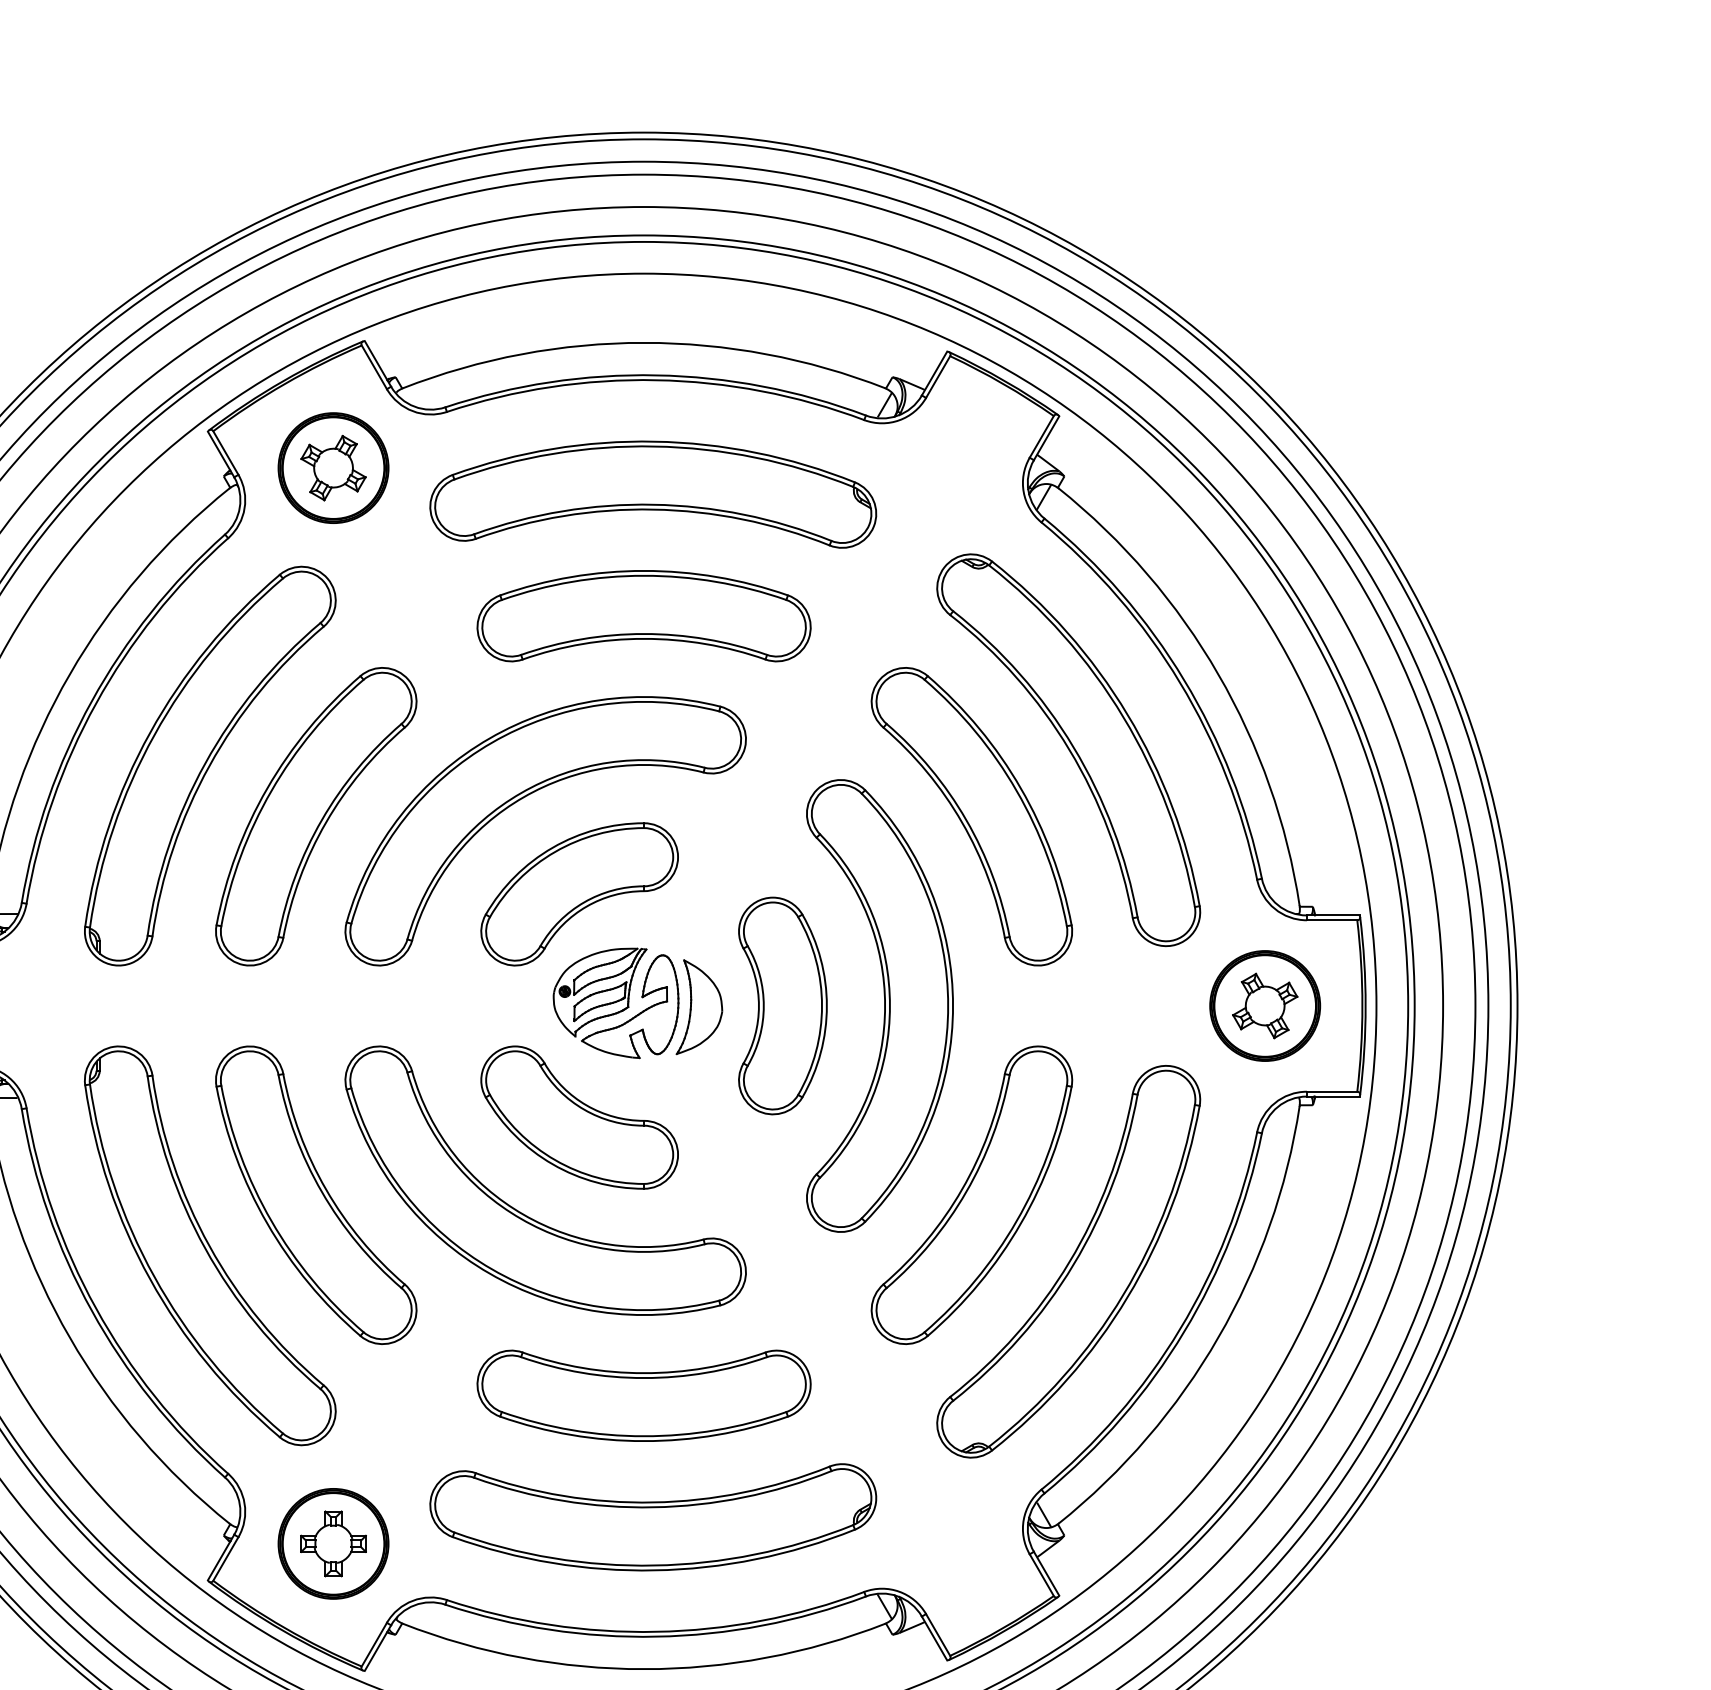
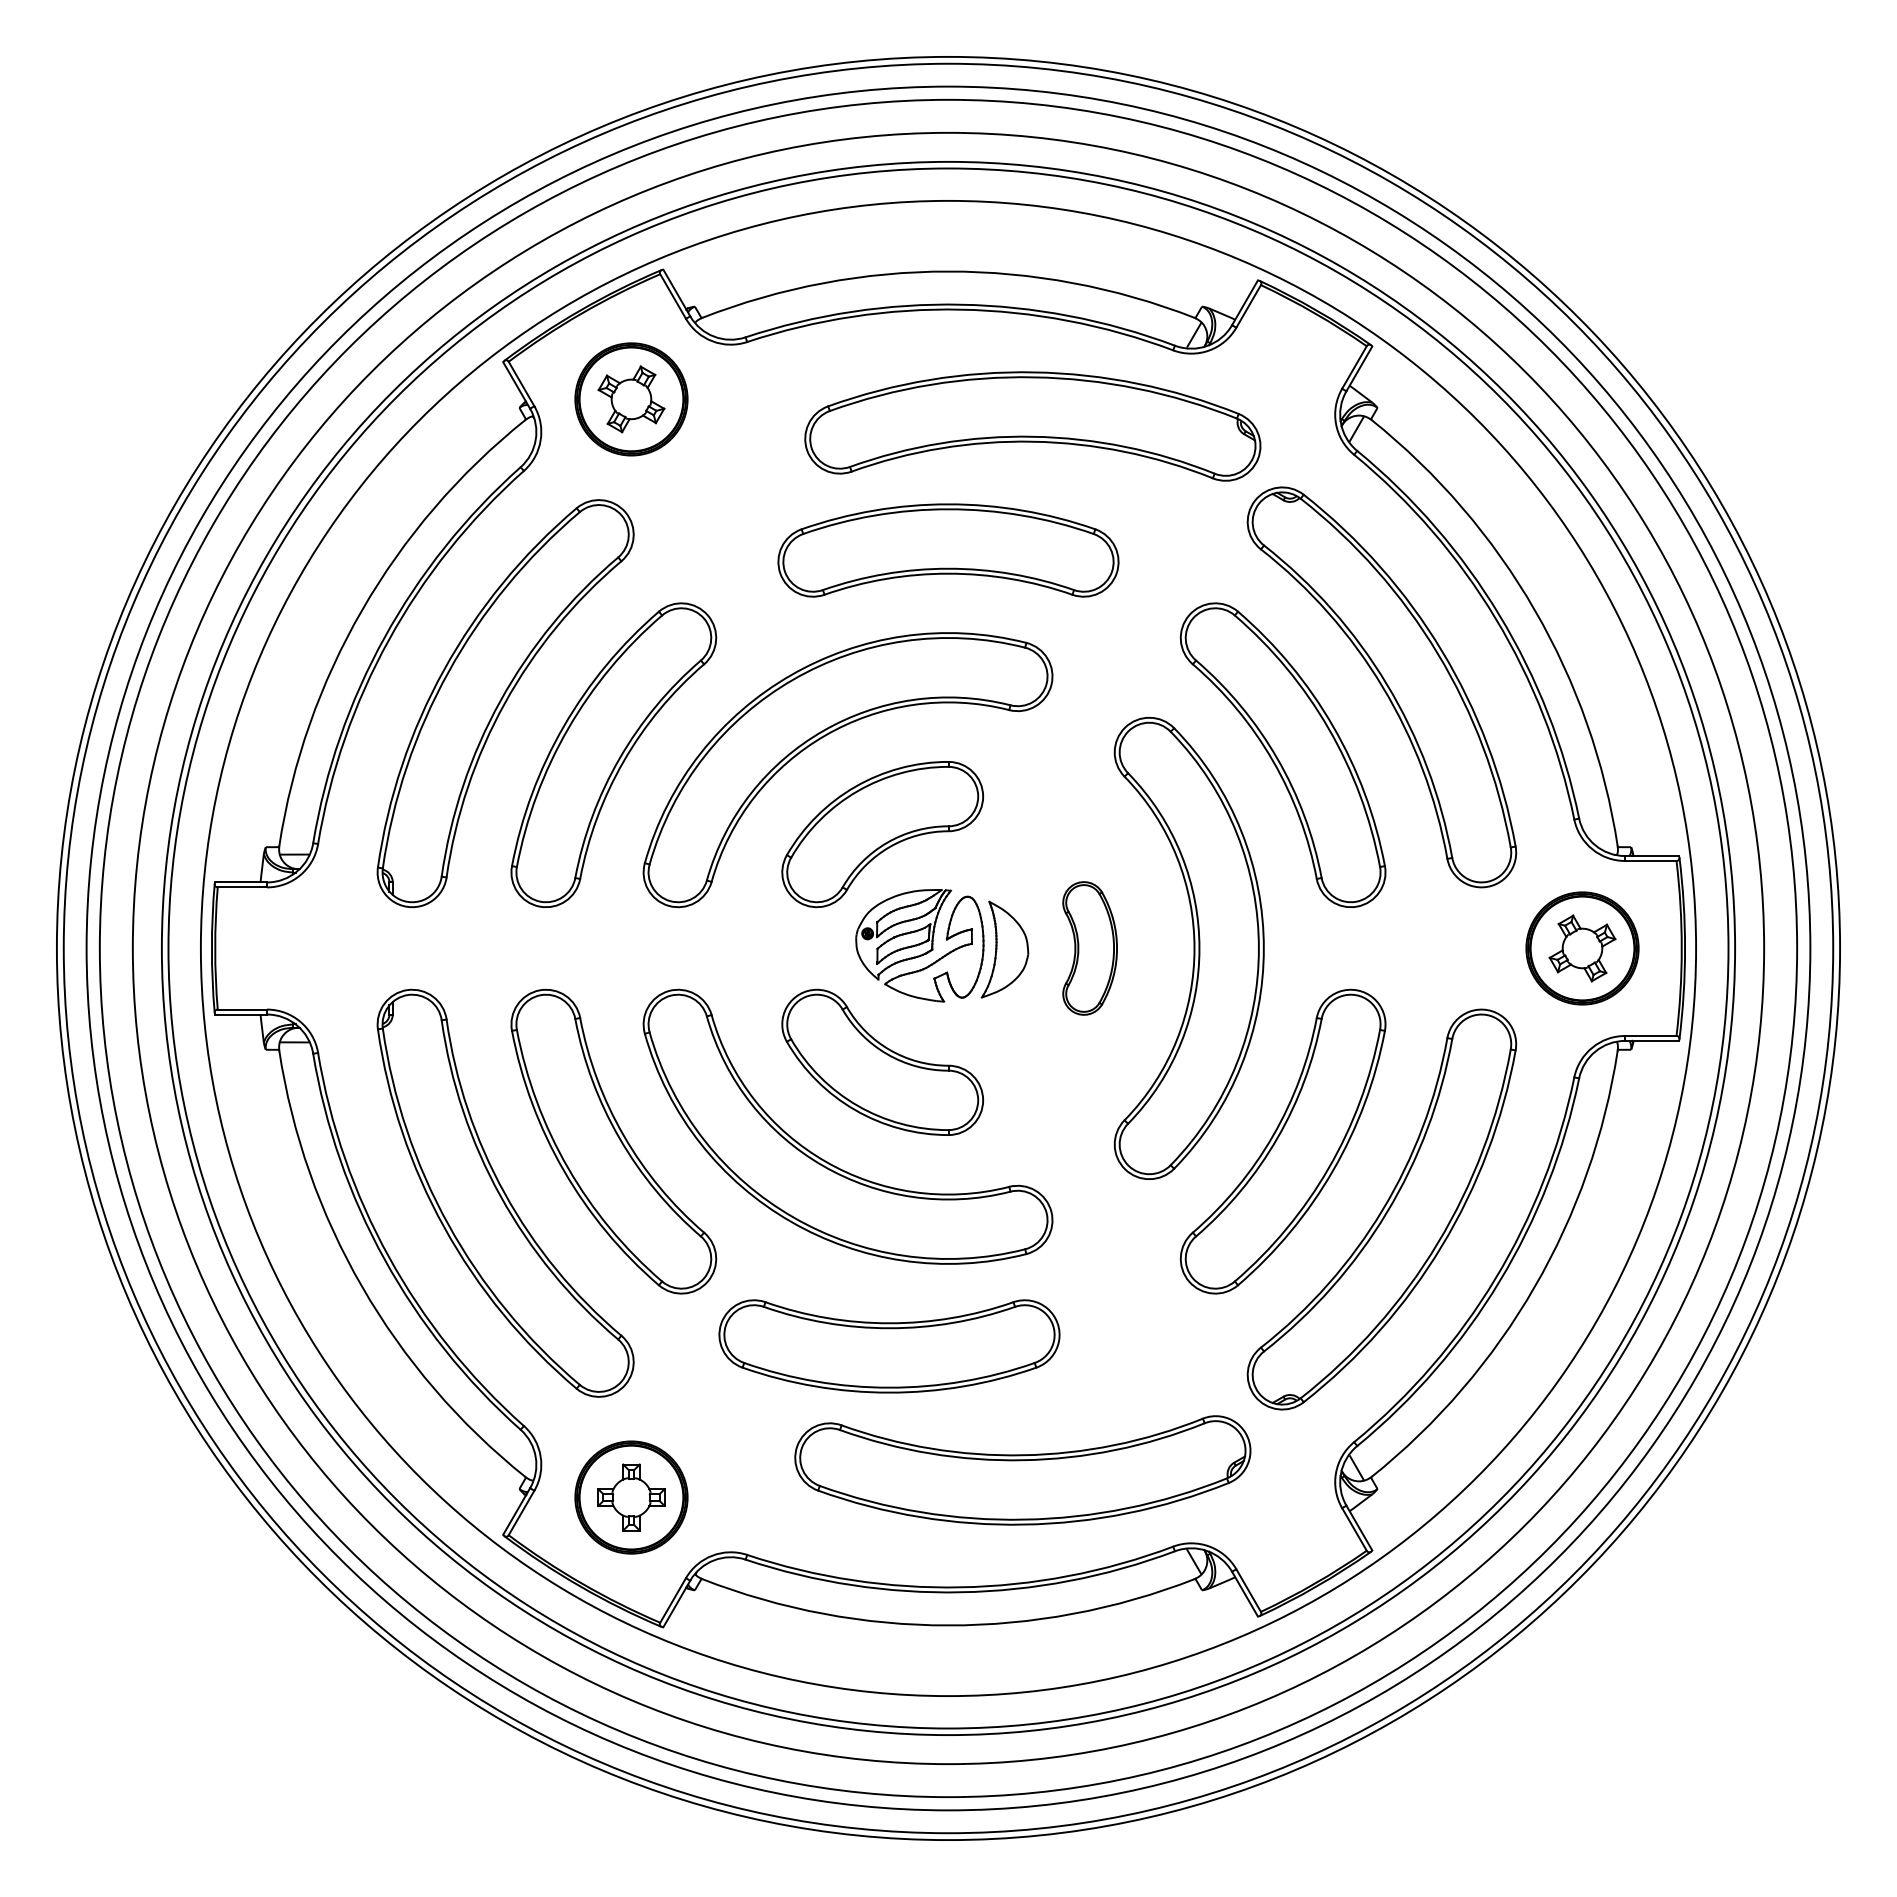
part: (652, 494) -> (1032, 426), moved
part: (782, 1006) -> (1089, 948), size x0.6
part: (644, 1395) -> (889, 1346), moved
part: (652, 1517) -> (1022, 1470), moved

